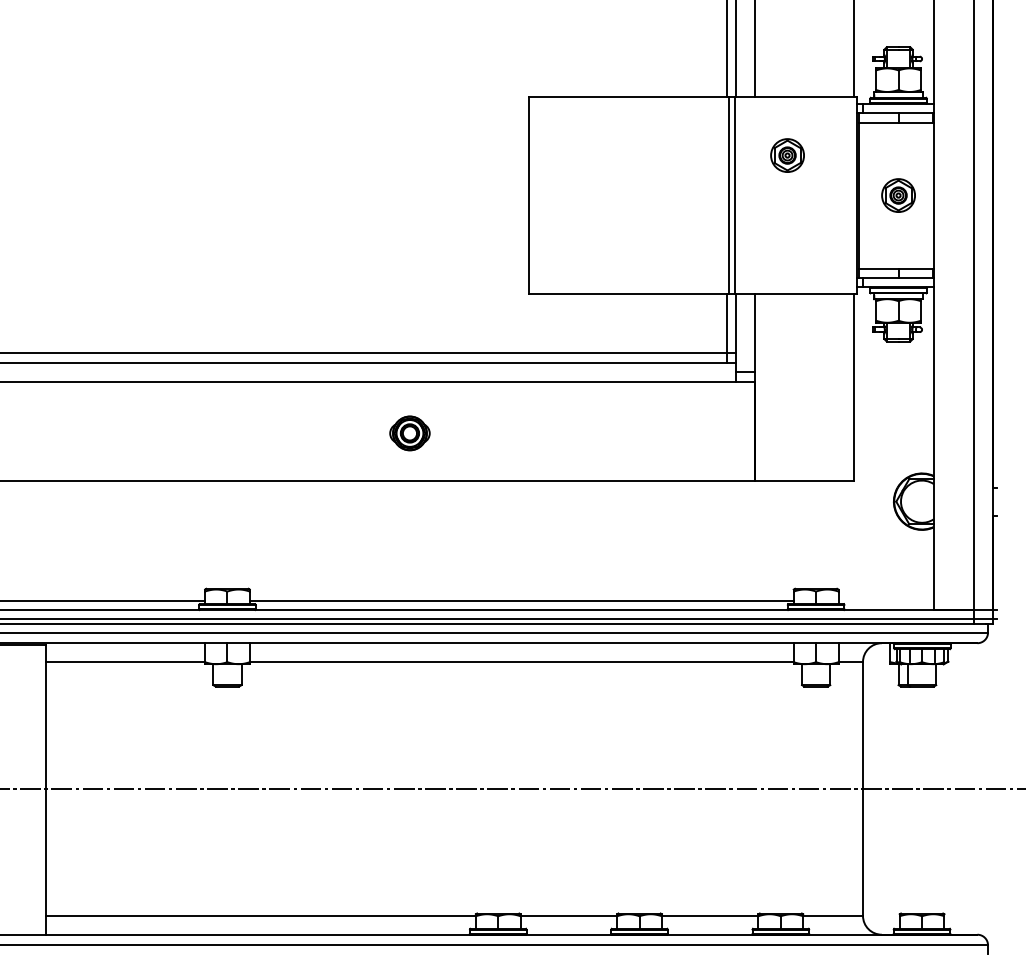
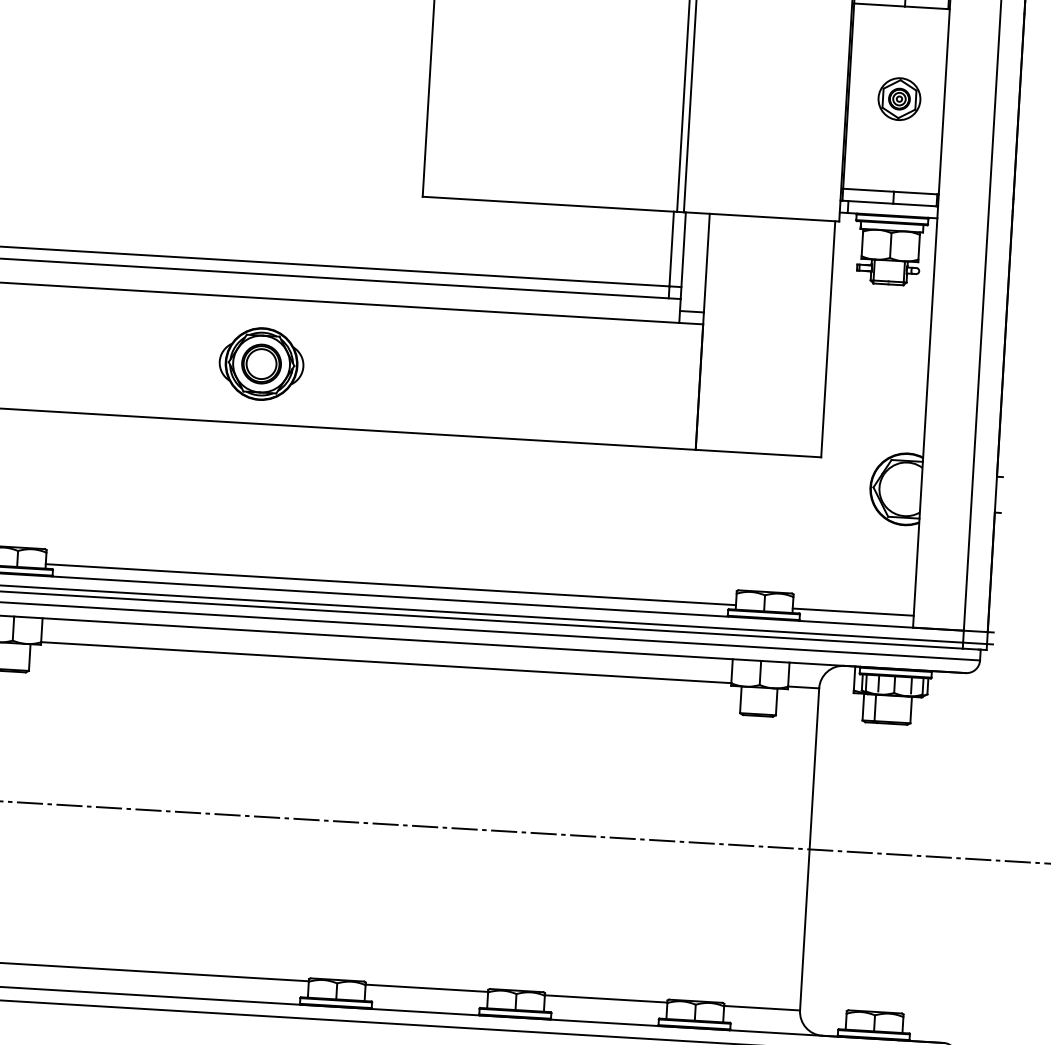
part: (787, 155) -> (761, 39), removed
part: (409, 433) -> (260, 364), size x1.67
line: (885, 600) -> (852, 611), added

